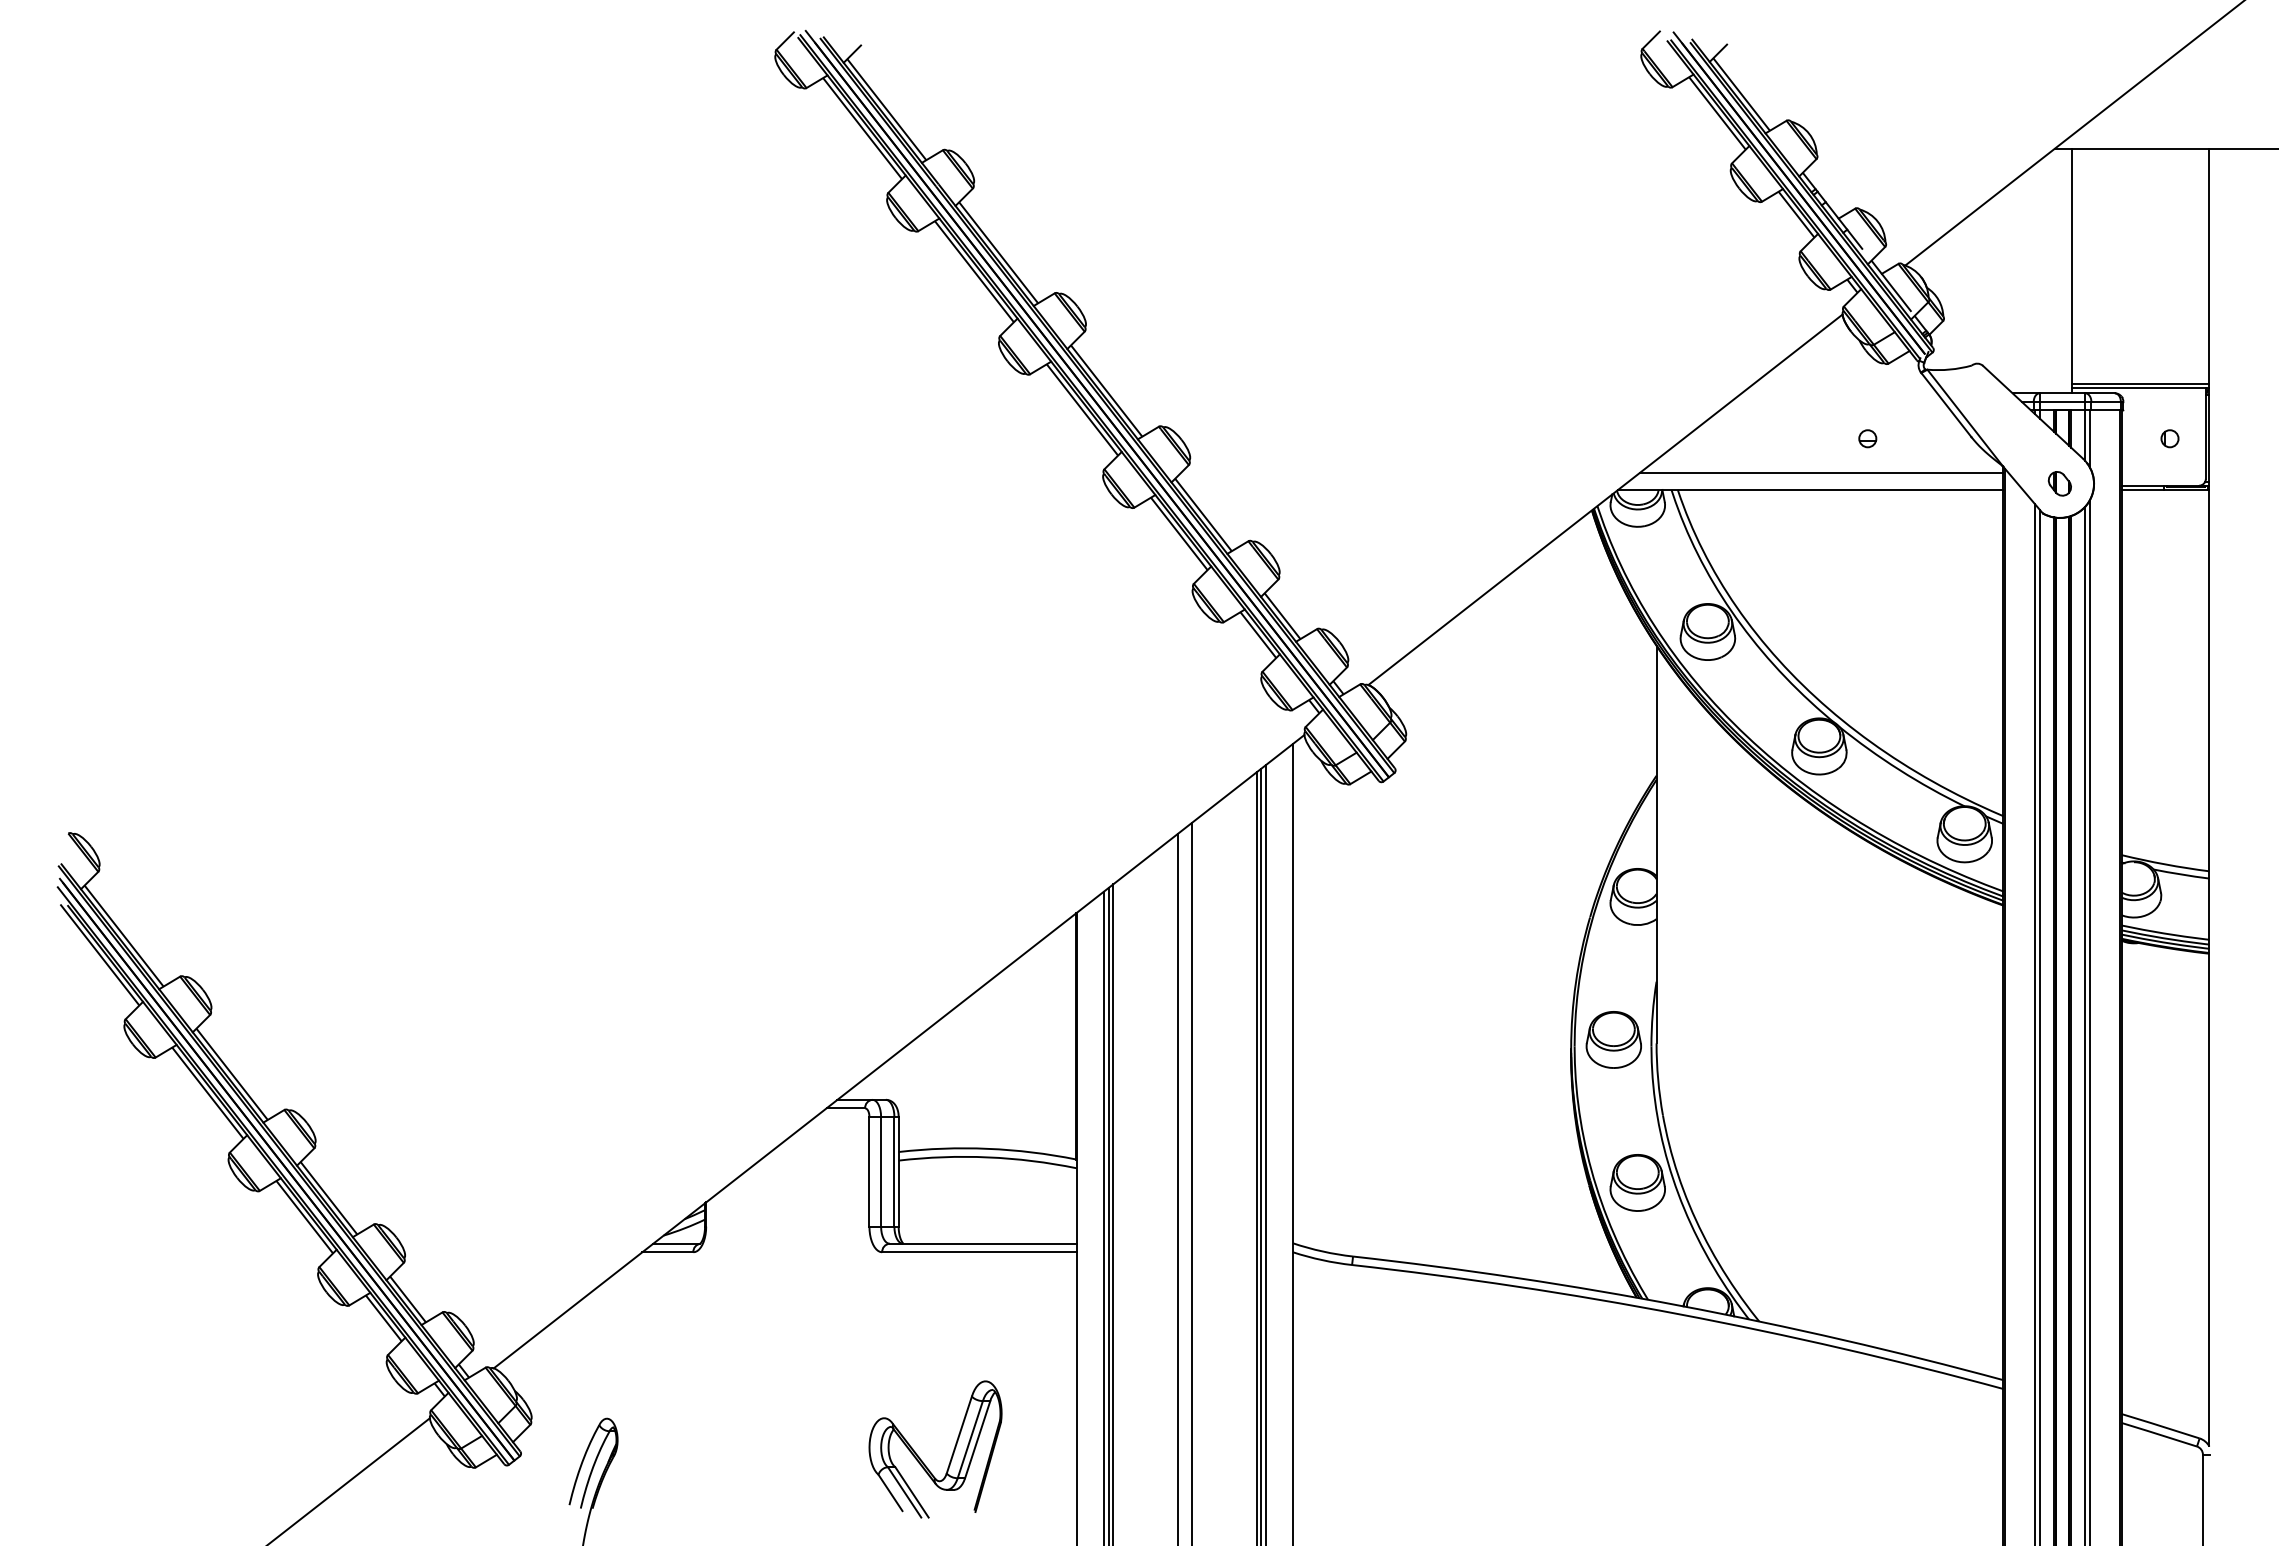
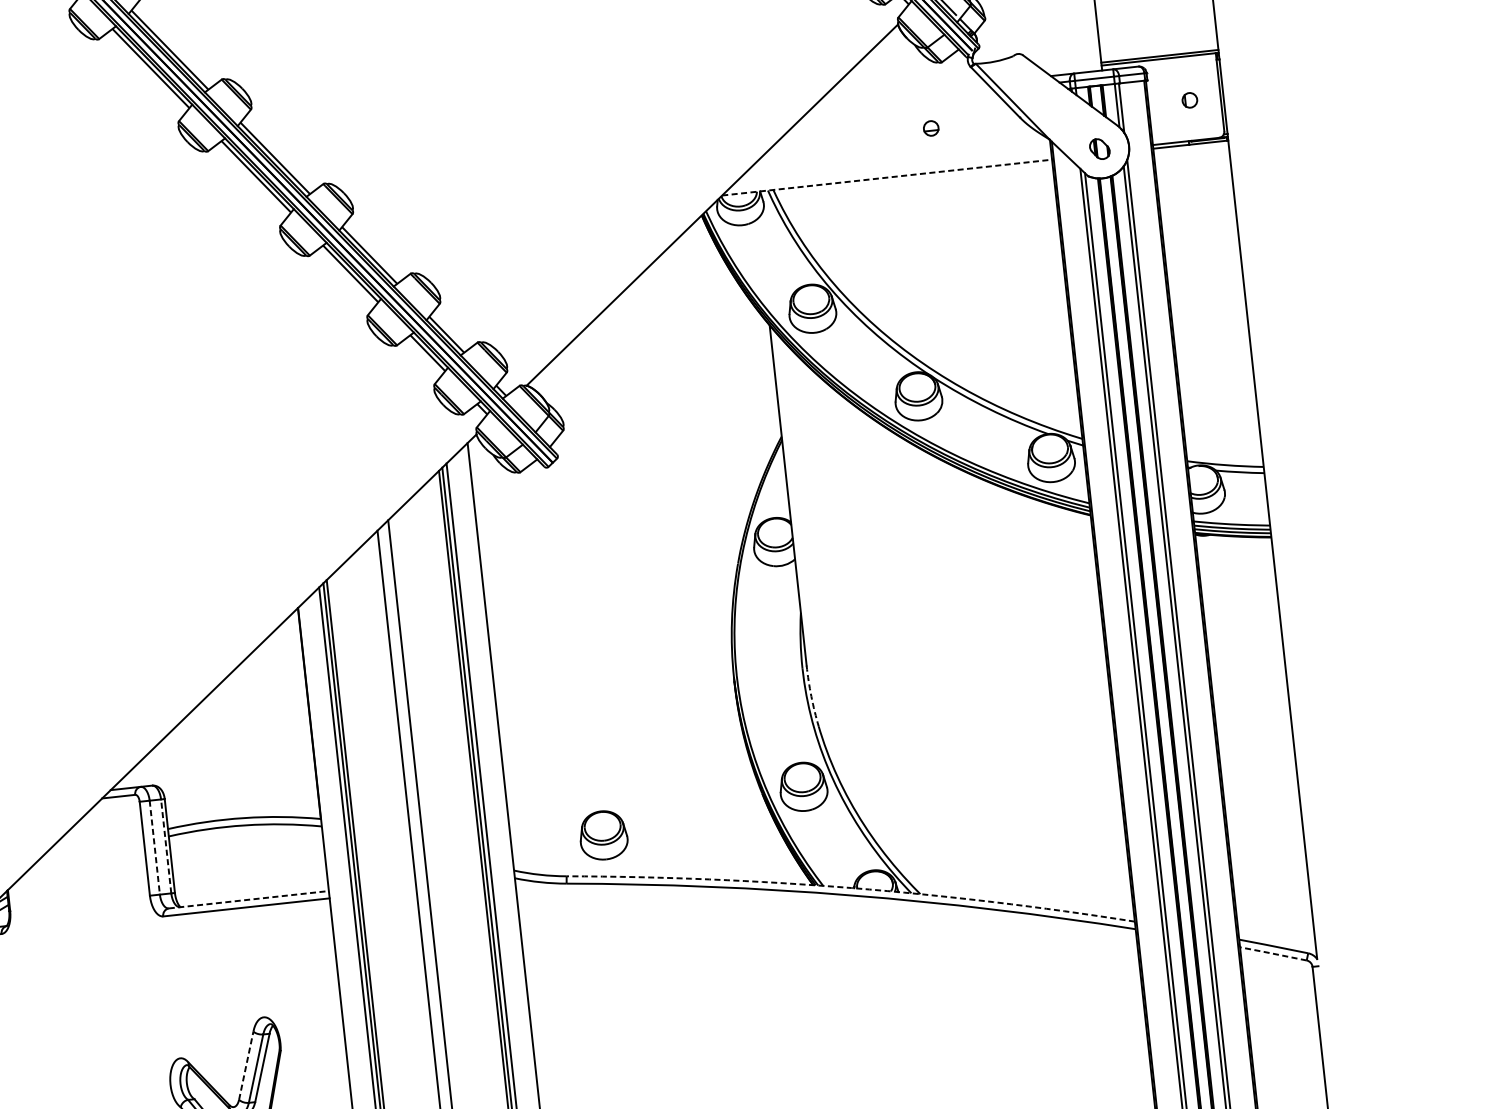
line: (1821, 472) -> (894, 161), removed
line: (1810, 490) -> (886, 178), solid -> dashed
part: (1613, 1039) -> (603, 835), moved
arc: (1658, 1079) -> (811, 696), solid -> dashed
line: (881, 1171) -> (155, 847), solid -> dashed
line: (894, 1171) -> (166, 846), solid -> dashed
line: (983, 1243) -> (249, 899), solid -> dashed
arc: (1680, 1305) -> (851, 887), solid -> dashed
line: (2157, 1434) -> (1271, 953), solid -> dashed
line: (959, 1435) -> (246, 1066), solid -> dashed

